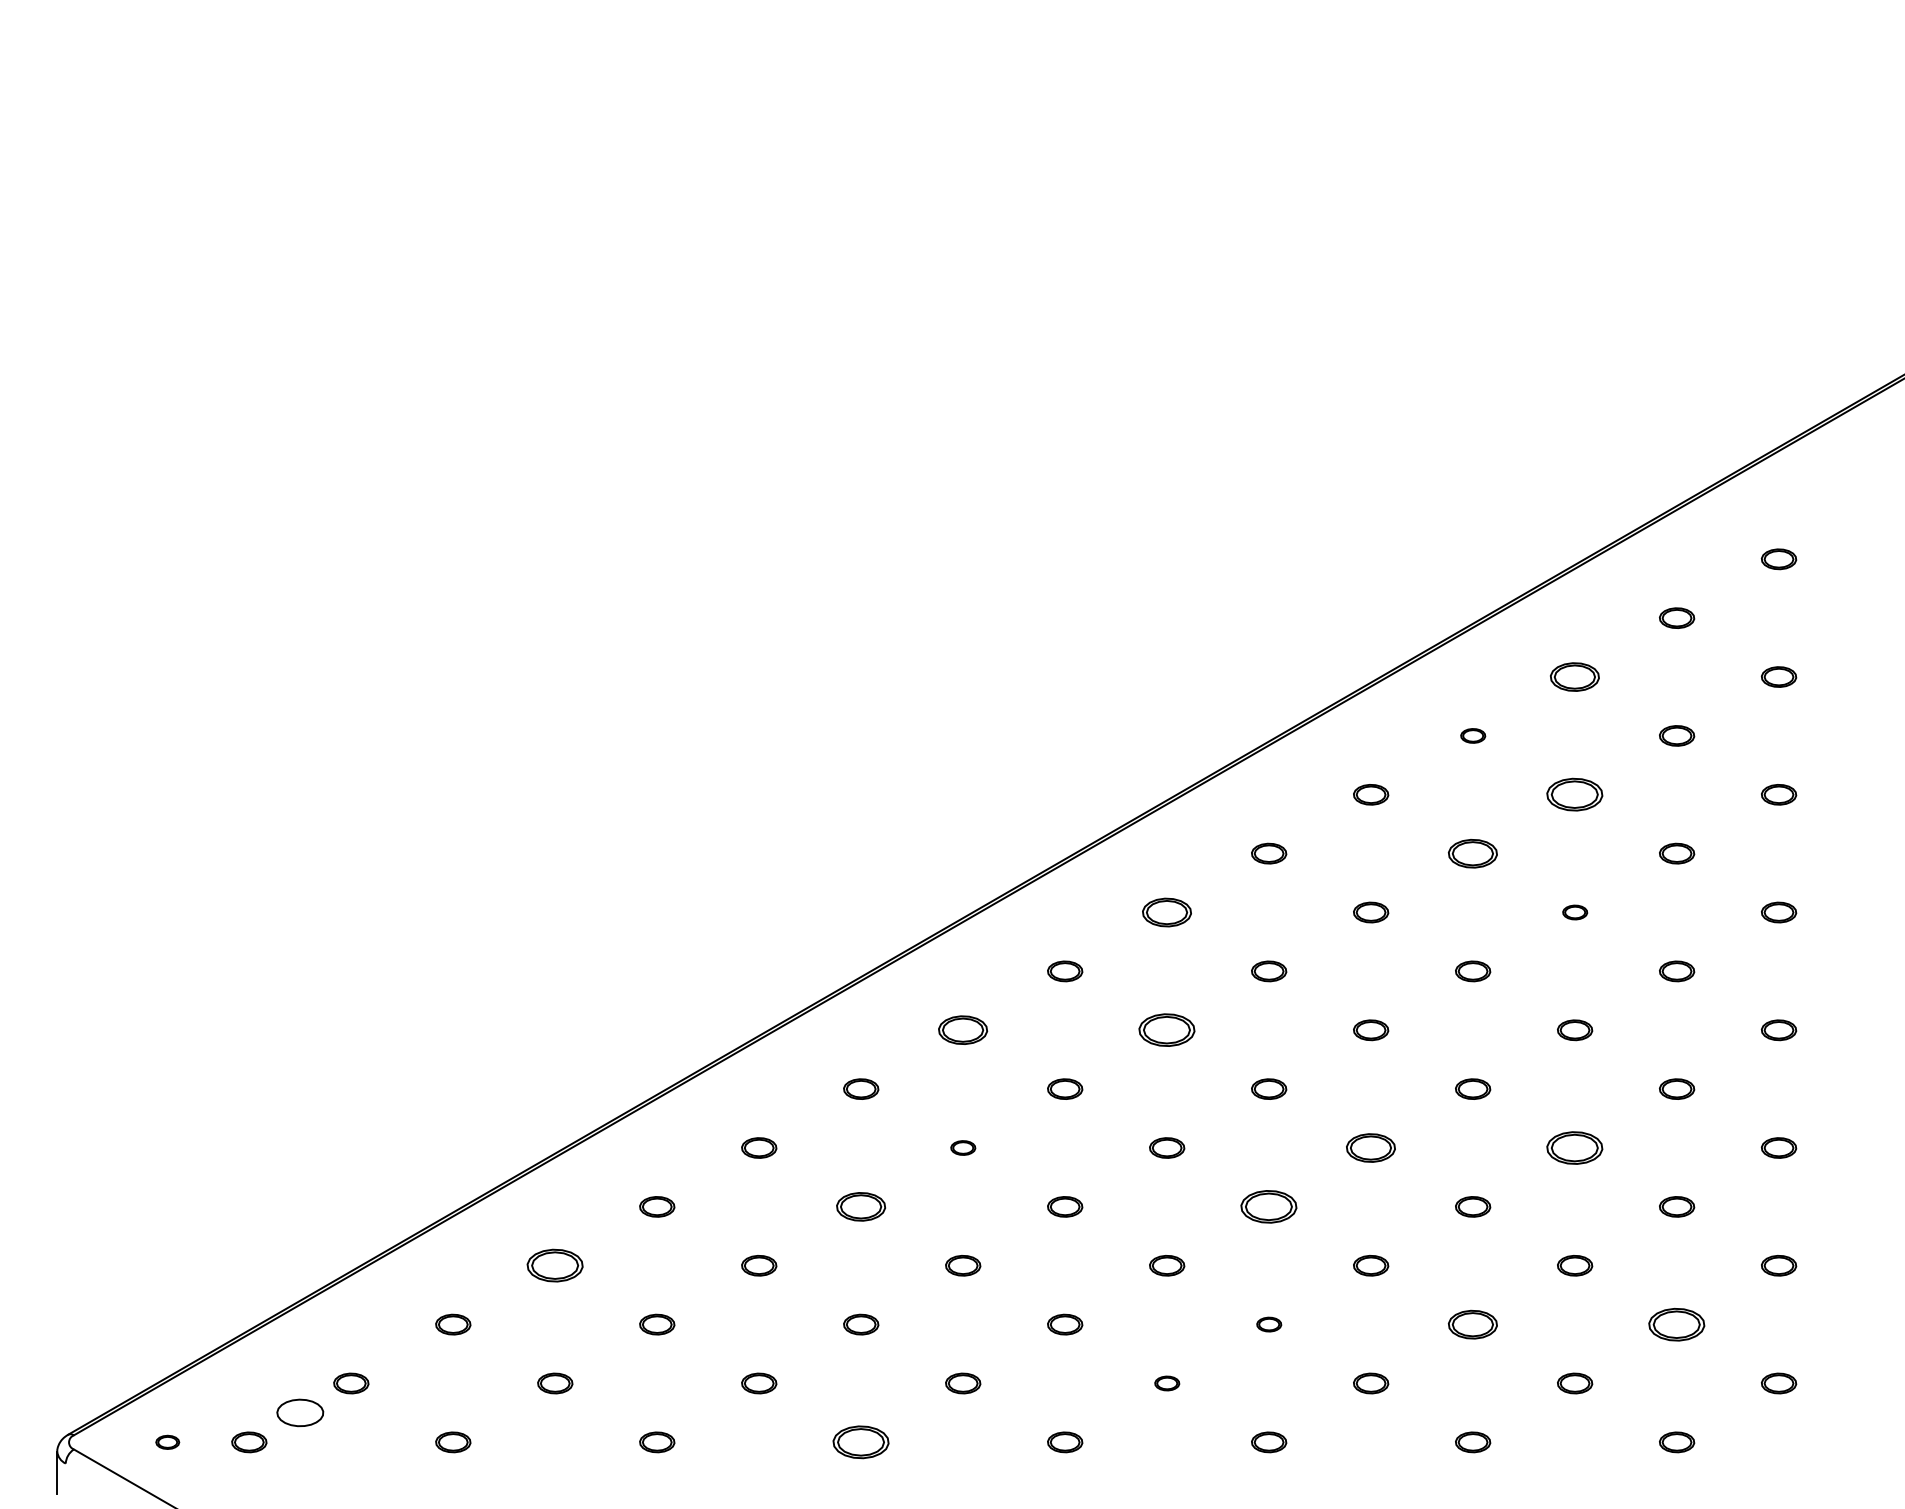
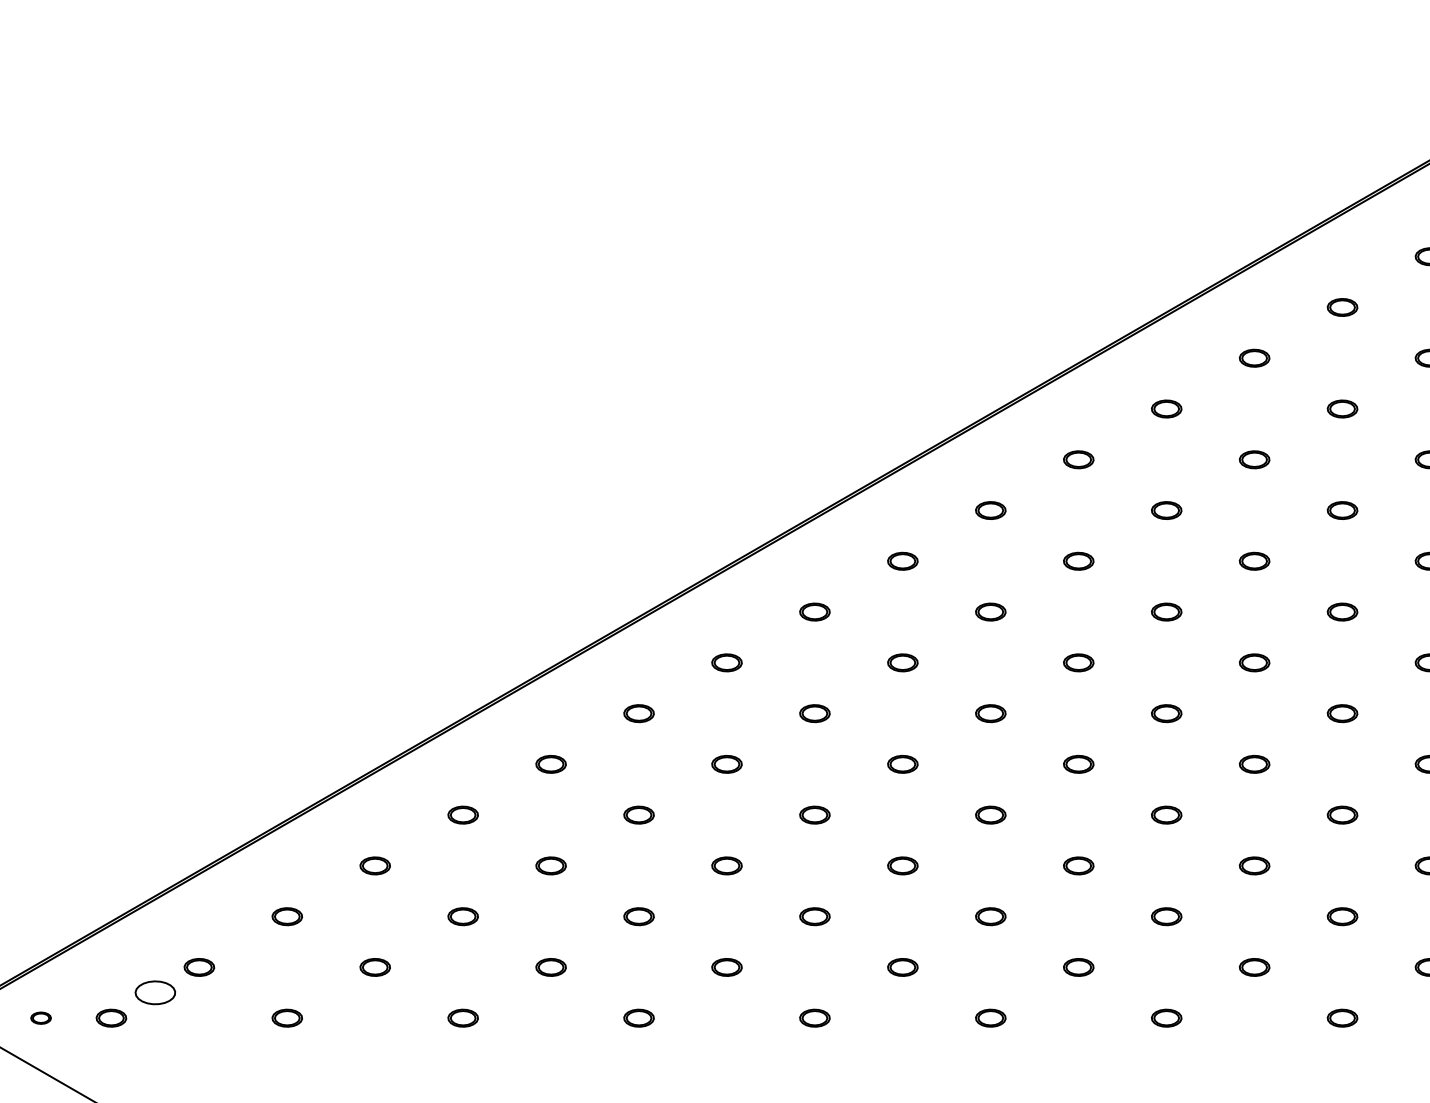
part: (1575, 676) -> (1254, 357), size x0.71
part: (1473, 735) -> (1167, 408), size x1.43
part: (1575, 794) -> (1254, 459), size x0.62
part: (1473, 853) -> (1167, 510), size x0.71
part: (1167, 912) -> (903, 561), size x0.71
part: (1575, 912) -> (1254, 561), size x1.43
part: (963, 1030) -> (727, 663), size x0.71
part: (1167, 1030) -> (903, 663), size x0.62
part: (963, 1147) -> (727, 763), size x1.43
part: (1371, 1147) -> (1079, 763), size x0.71
part: (1575, 1147) -> (1254, 763), size x0.62
part: (861, 1206) -> (639, 814), size x0.71
part: (1269, 1206) -> (991, 814), size x0.62
part: (555, 1265) -> (375, 865), size x0.62
part: (1269, 1324) -> (991, 916), size x1.43
part: (1473, 1324) -> (1167, 916), size x0.71
part: (1677, 1324) -> (1342, 916), size x0.62
part: (1167, 1383) -> (903, 967), size x1.43
part: (861, 1442) -> (639, 1018), size x0.62

